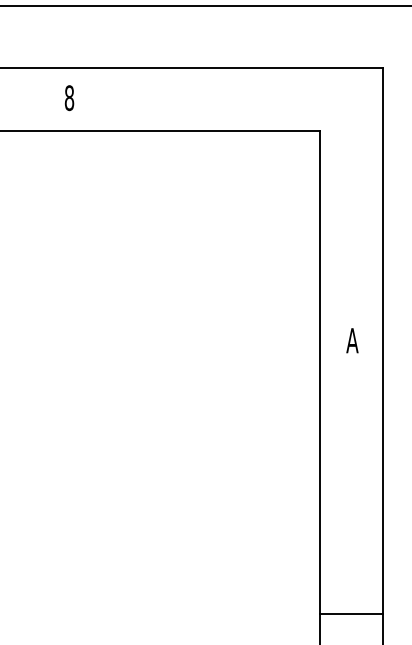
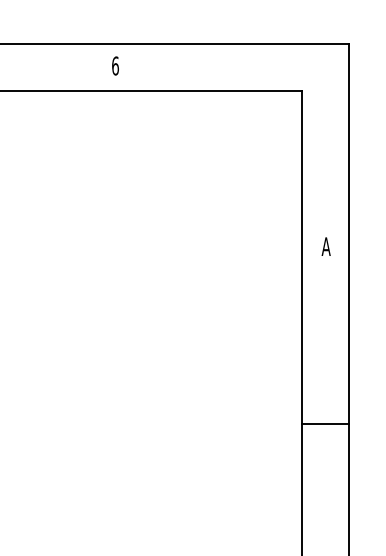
text: (69, 97) -> (115, 65), 8 -> 6
line: (350, 614) -> (324, 424), moved

